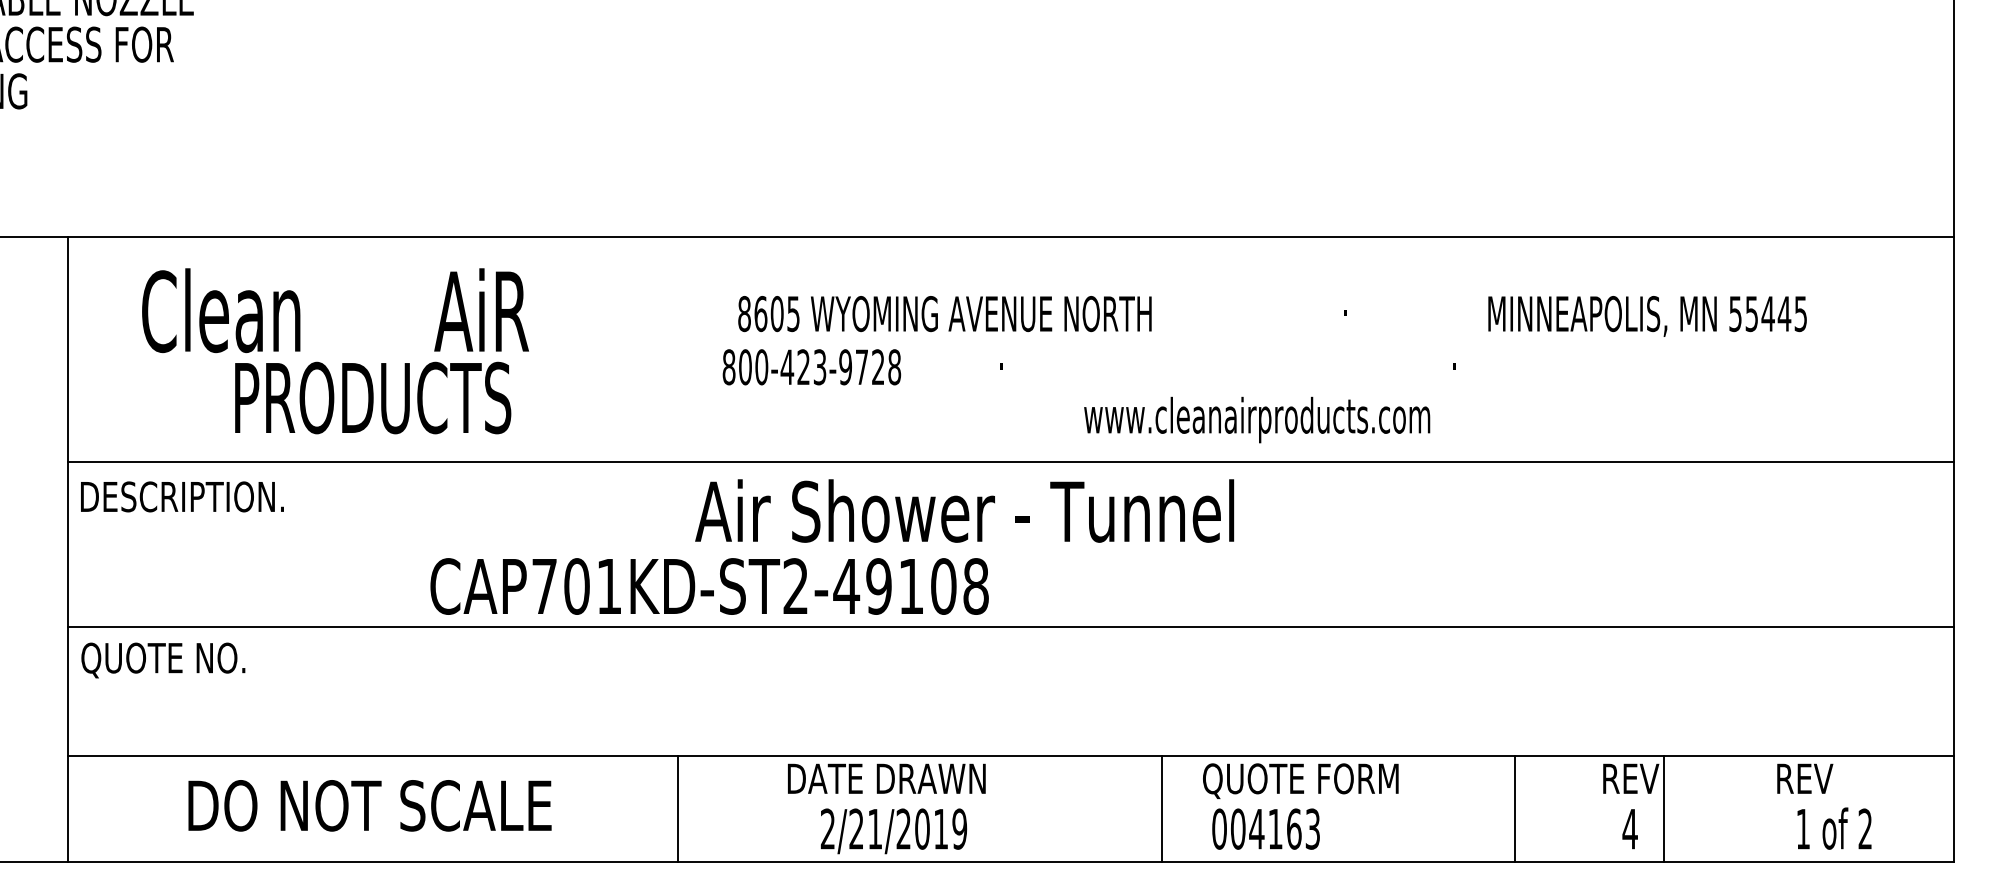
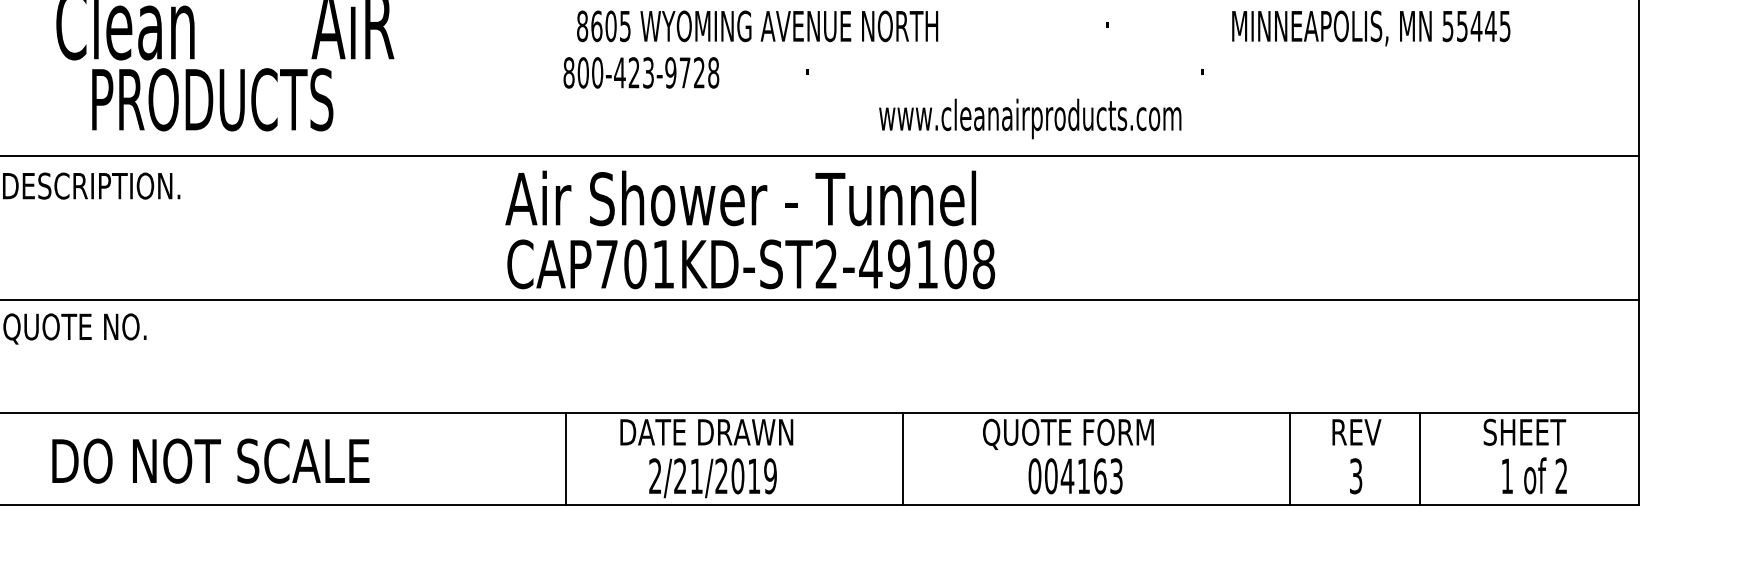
text: (373, 397) -> (213, 99), moved
text: (964, 510) -> (740, 197), moved
text: (709, 586) -> (751, 264), moved
text: (1823, 778) -> (1524, 432), REV -> SHEET
text: (369, 805) -> (210, 460), moved
line: (678, 809) -> (565, 459), moved
line: (1161, 809) -> (903, 459), moved
line: (1514, 809) -> (1289, 459), moved
line: (1663, 809) -> (1419, 459), moved
text: (1265, 828) -> (1075, 475), moved
text: (1629, 828) -> (1355, 475), 4 -> 3

